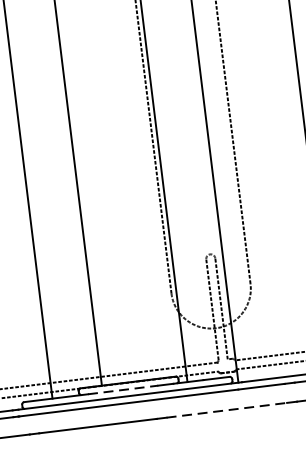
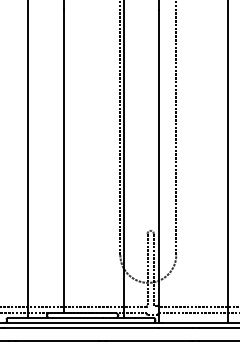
line: (123, 390) -> (78, 318), dashed -> solid
line: (226, 410) -> (148, 341), dashed -> solid

